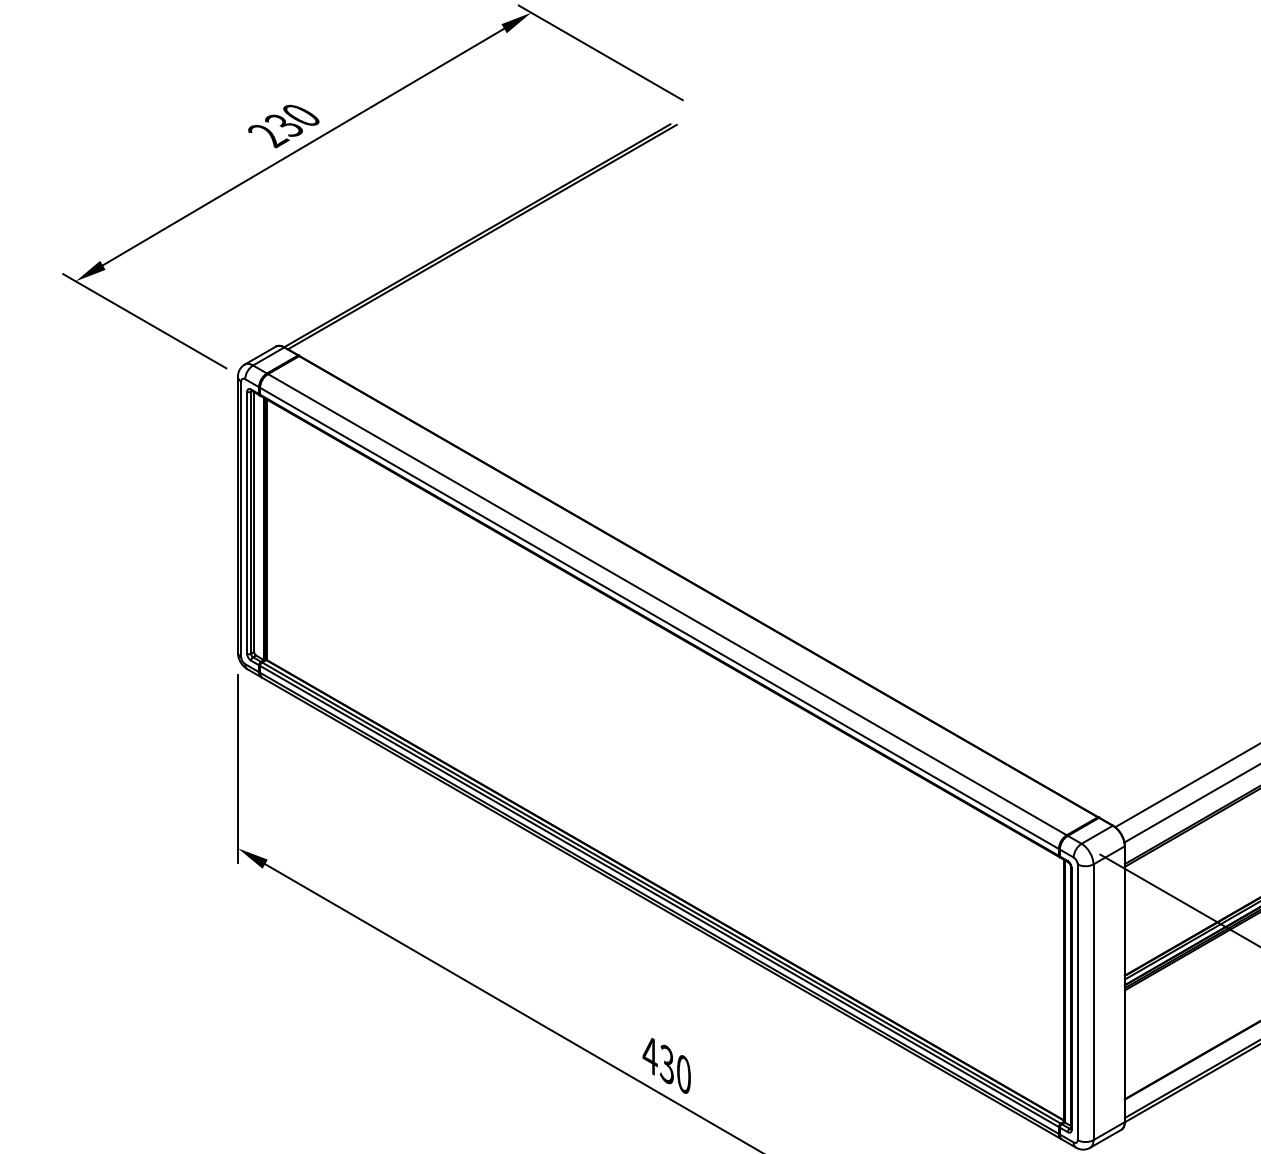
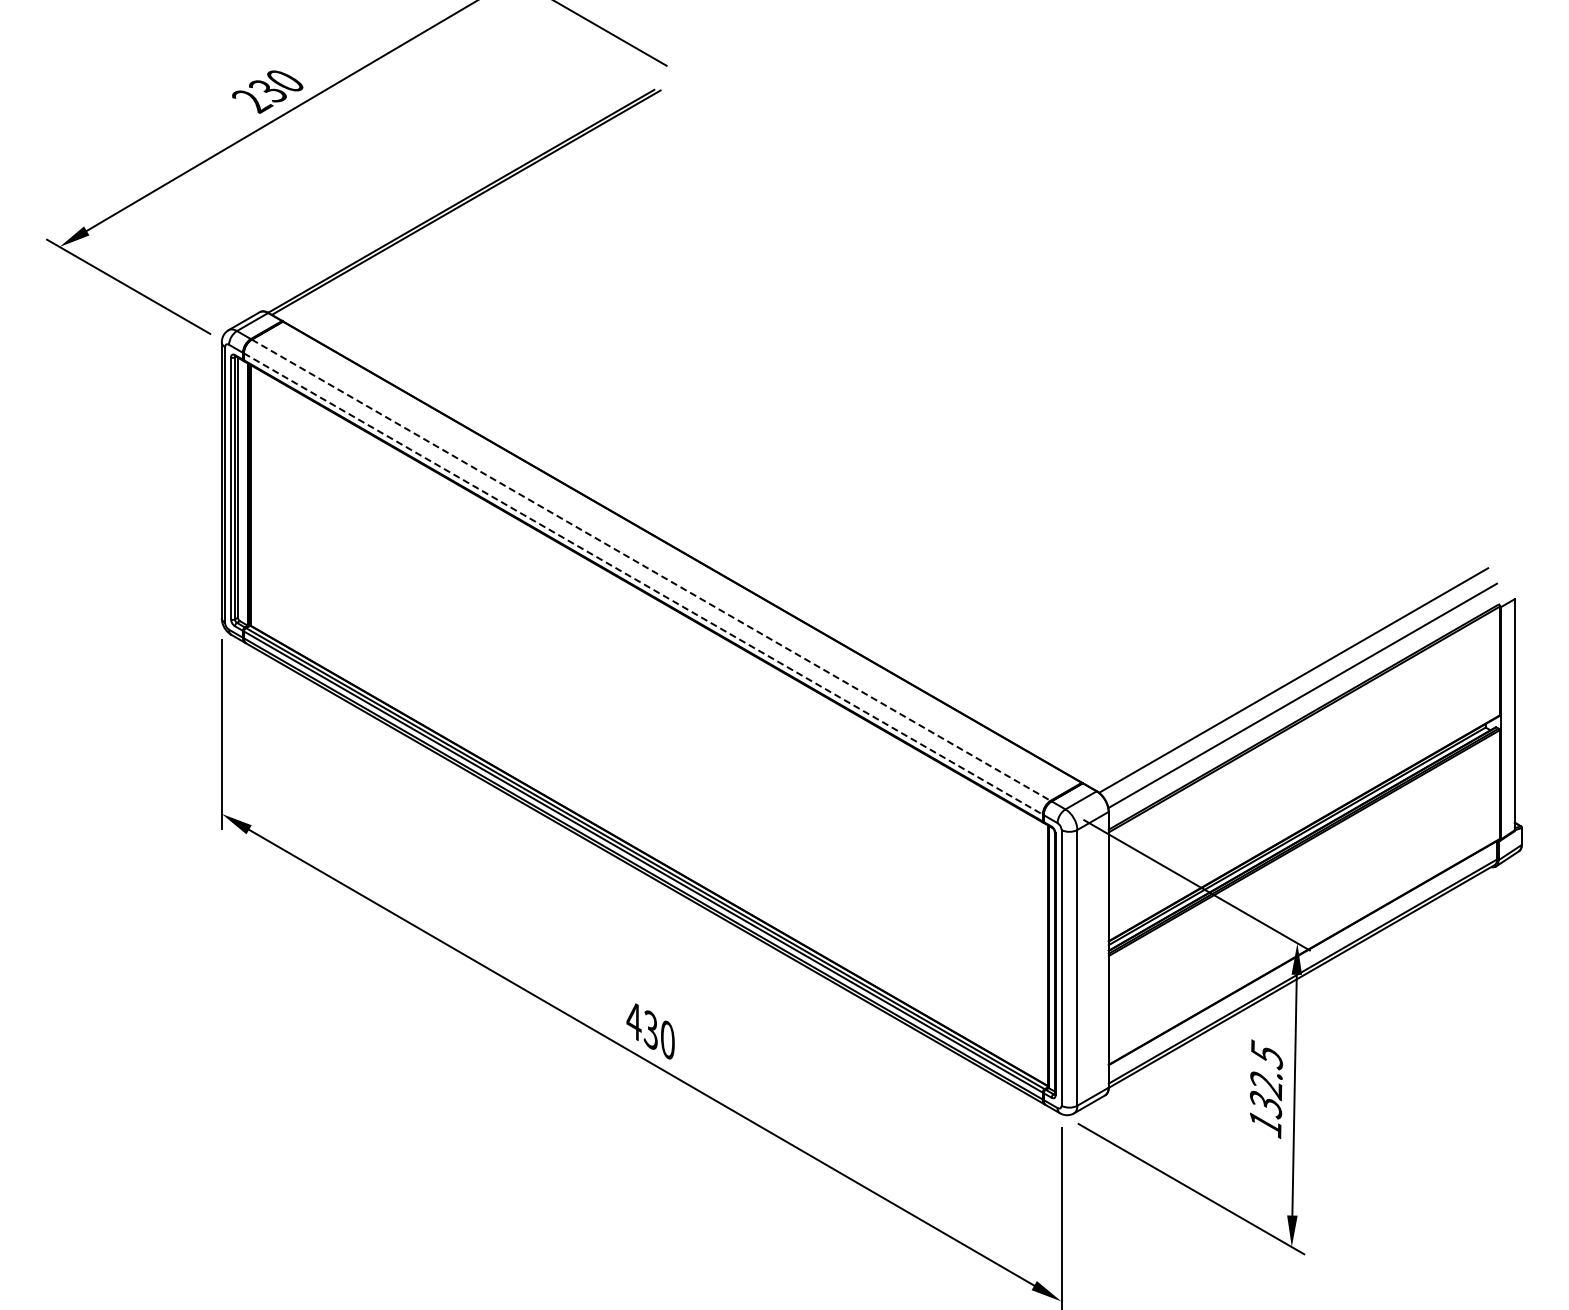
line: (667, 604) -> (651, 570), solid -> dashed
line: (659, 618) -> (643, 584), solid -> dashed

